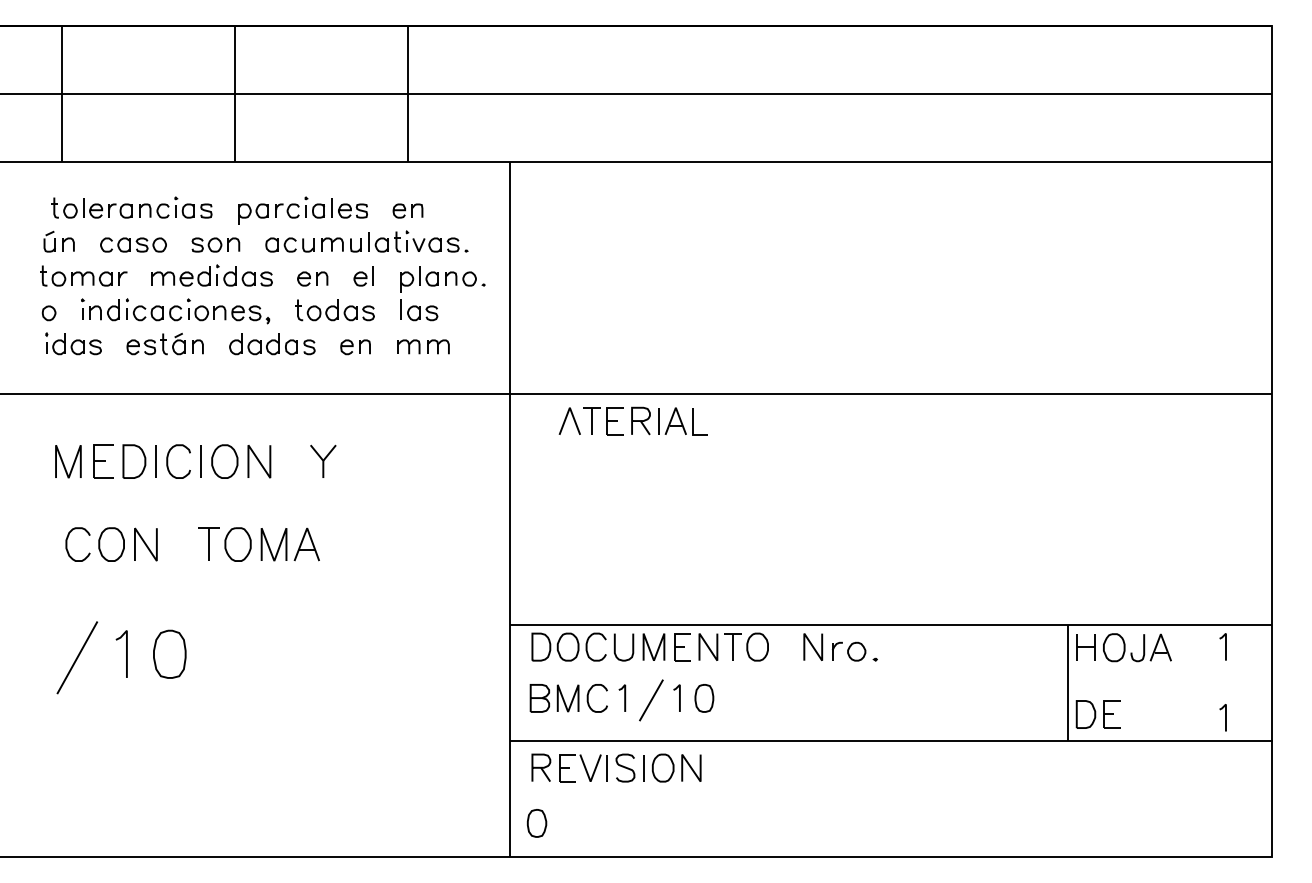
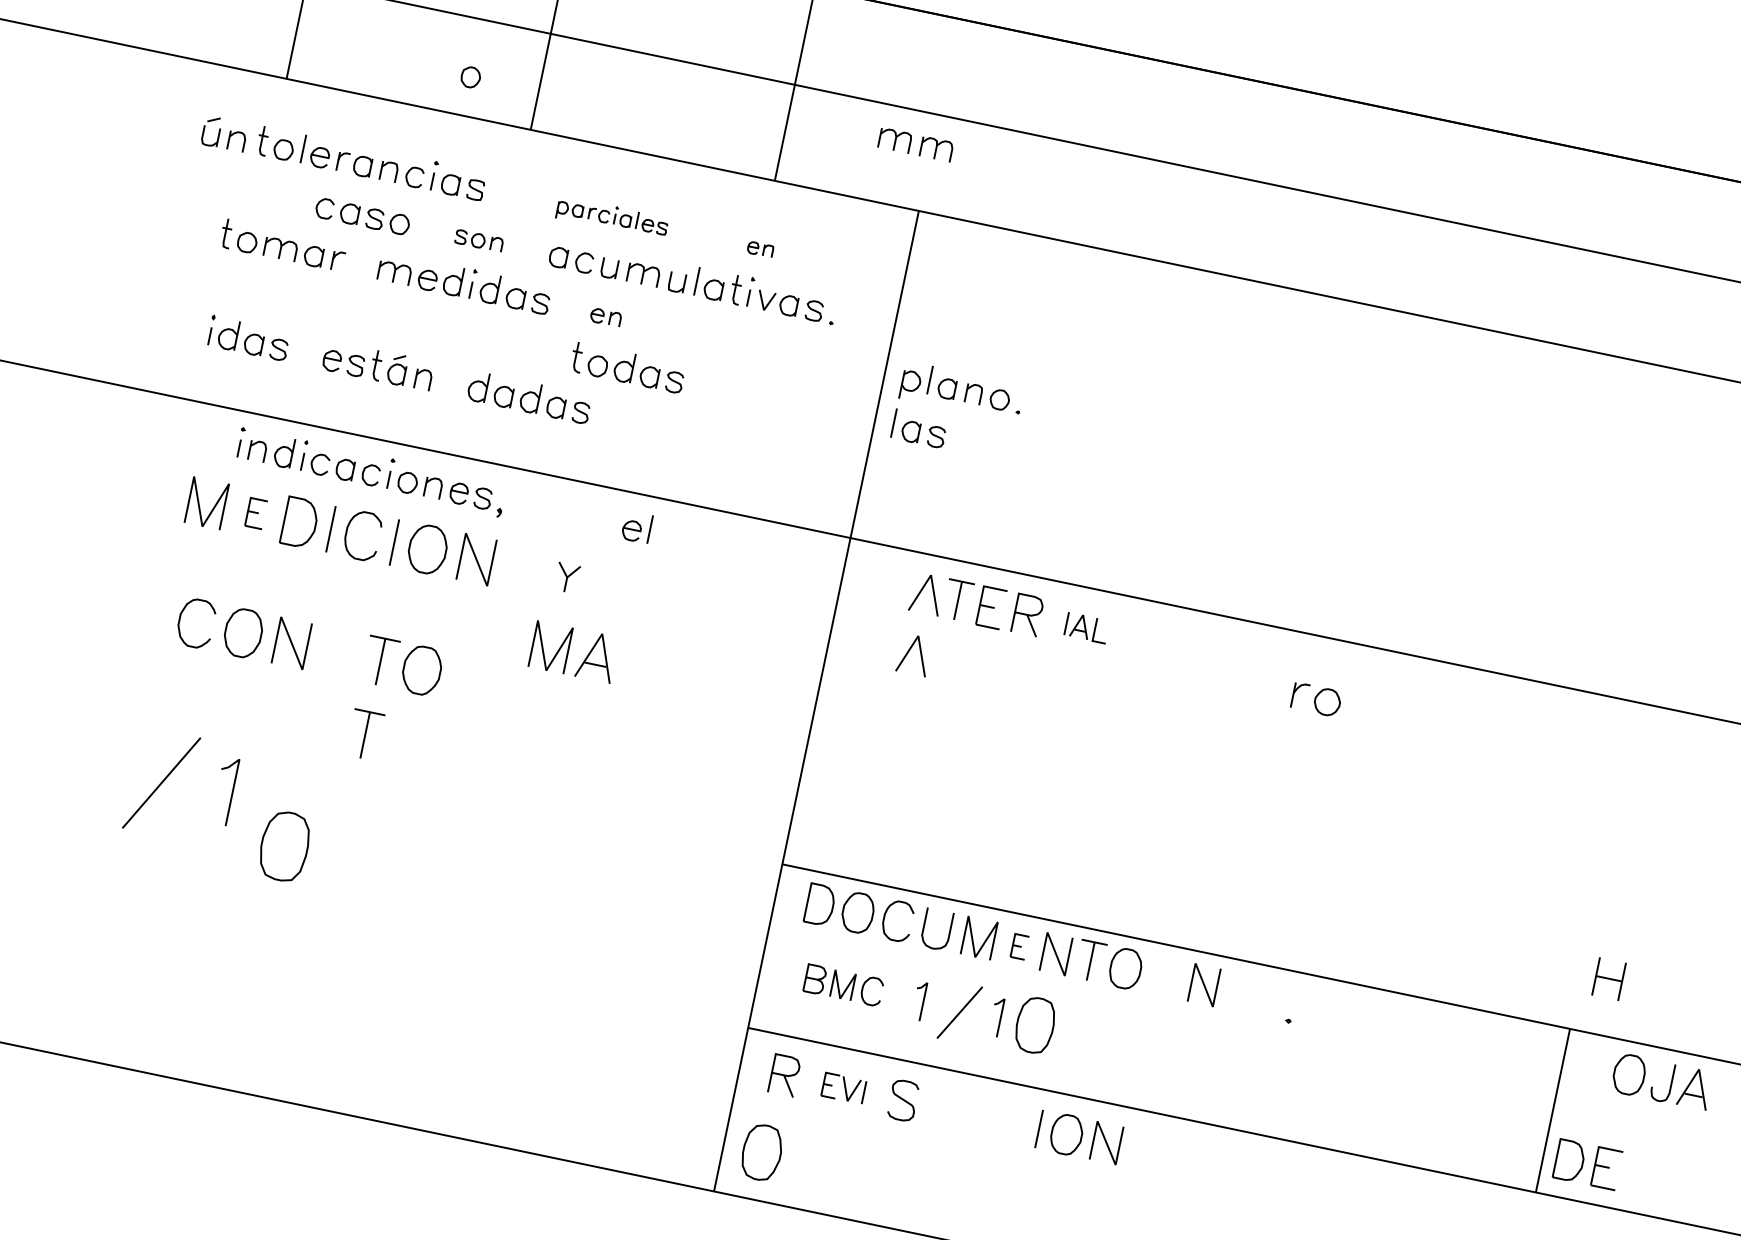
part: (302, 210) -> (611, 217), size x0.6
part: (407, 210) -> (759, 248), size x0.6
part: (58, 241) -> (223, 133), moved
part: (215, 244) -> (478, 240), size x0.7
part: (363, 276) -> (636, 528), moved
part: (312, 278) -> (605, 316), size x0.7
part: (445, 285) -> (963, 401), moved
part: (175, 311) -> (371, 472), moved
part: (48, 313) -> (469, 77), moved
part: (423, 346) -> (915, 144), moved
part: (355, 347) -> (646, 426), removed
part: (682, 421) -> (1086, 627), size x0.6
part: (323, 460) -> (567, 576), size x0.6
part: (103, 461) -> (256, 513), size x0.6
curve: (566, 462) -> (910, 651), added
part: (289, 544) -> (572, 651), moved
part: (208, 595) -> (365, 733), added
part: (682, 647) -> (1019, 947), size x0.6
part: (1085, 647) -> (1608, 978), moved
part: (849, 651) -> (1317, 699), moved
part: (169, 653) -> (284, 845), moved
part: (568, 698) -> (843, 985), size x0.7
part: (704, 698) -> (1035, 1025), size x1.4
part: (672, 767) -> (1080, 1136), moved
part: (583, 768) -> (843, 1088), size x0.6
part: (536, 823) -> (761, 1152), size x1.4

